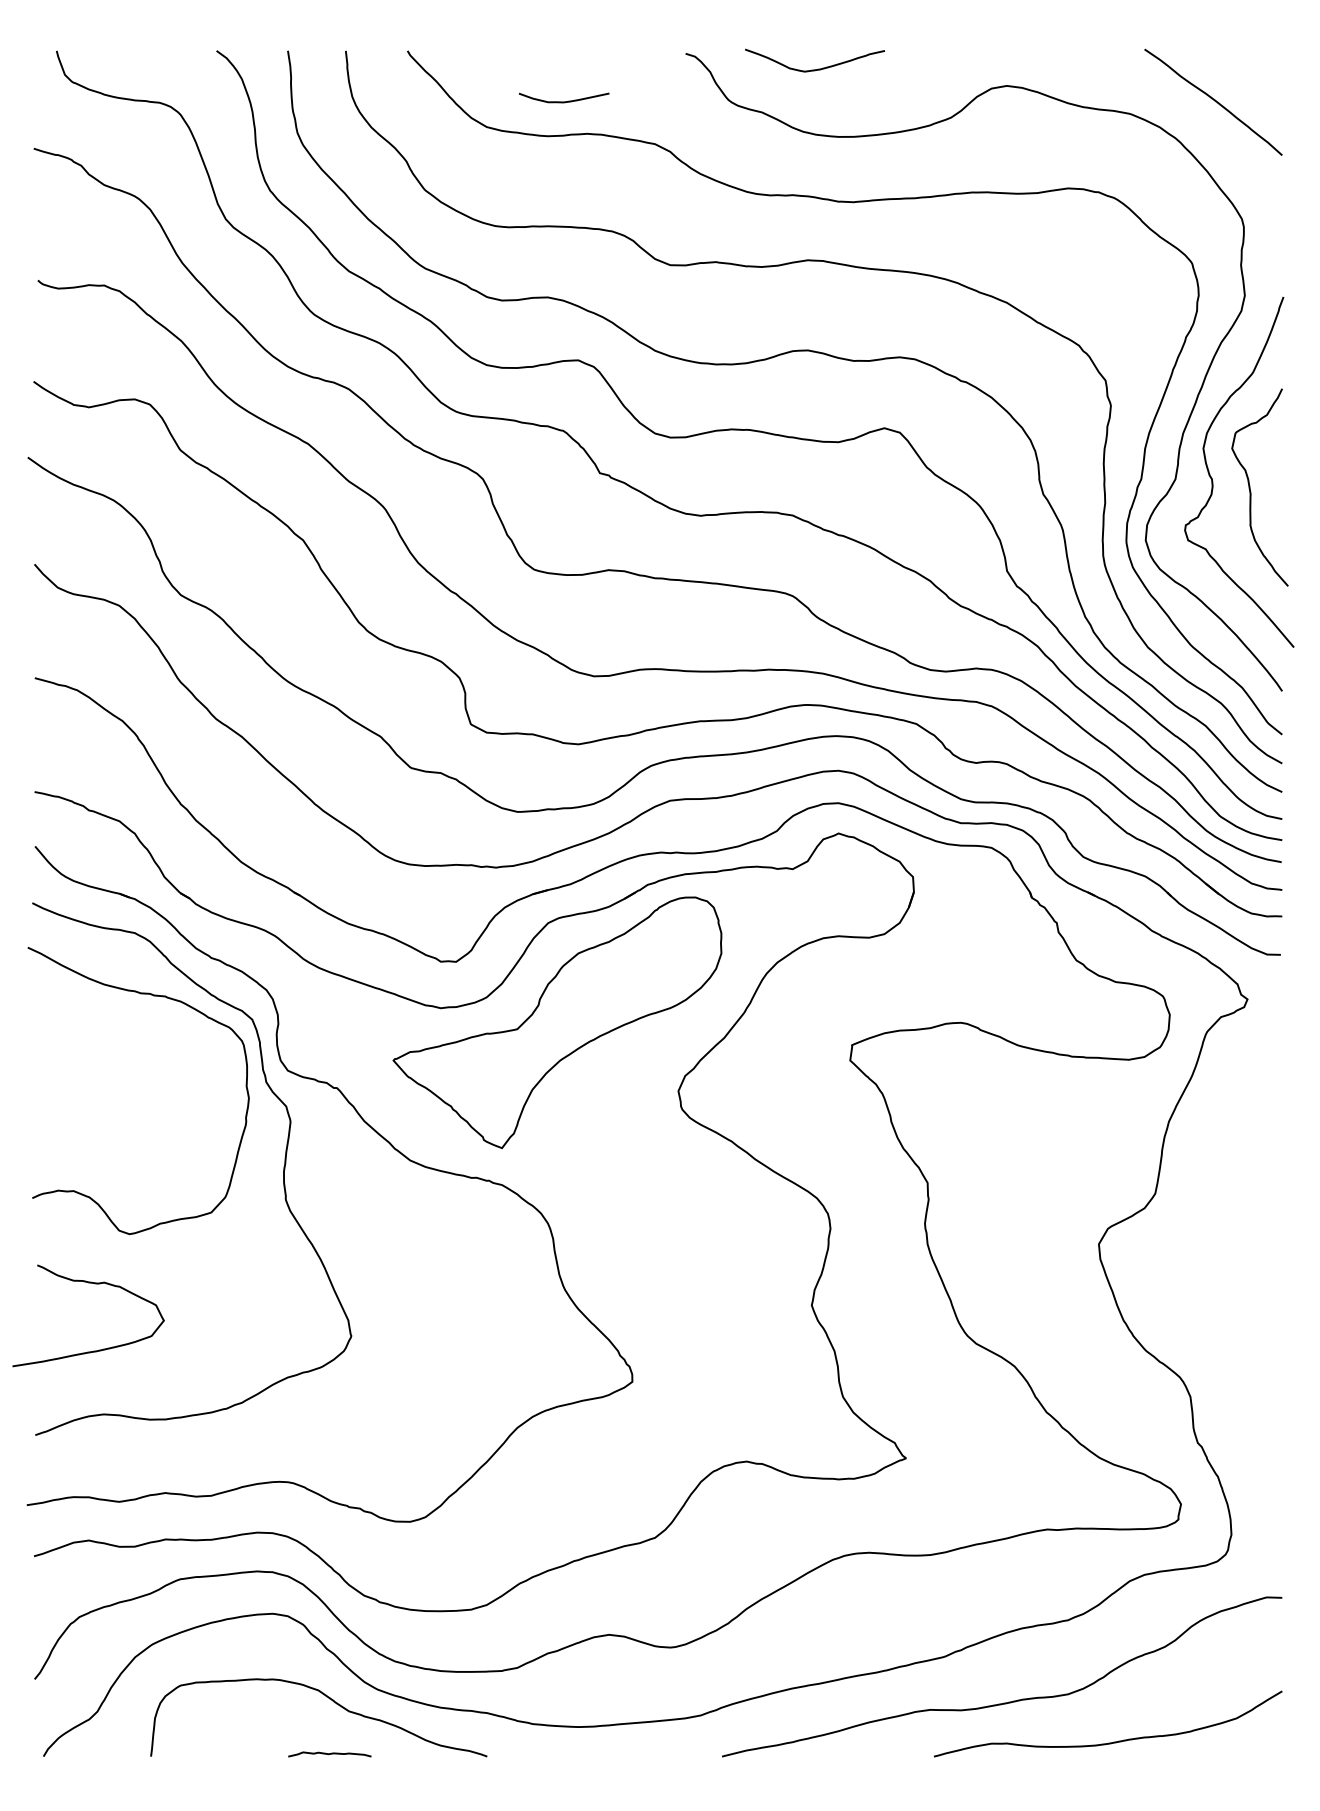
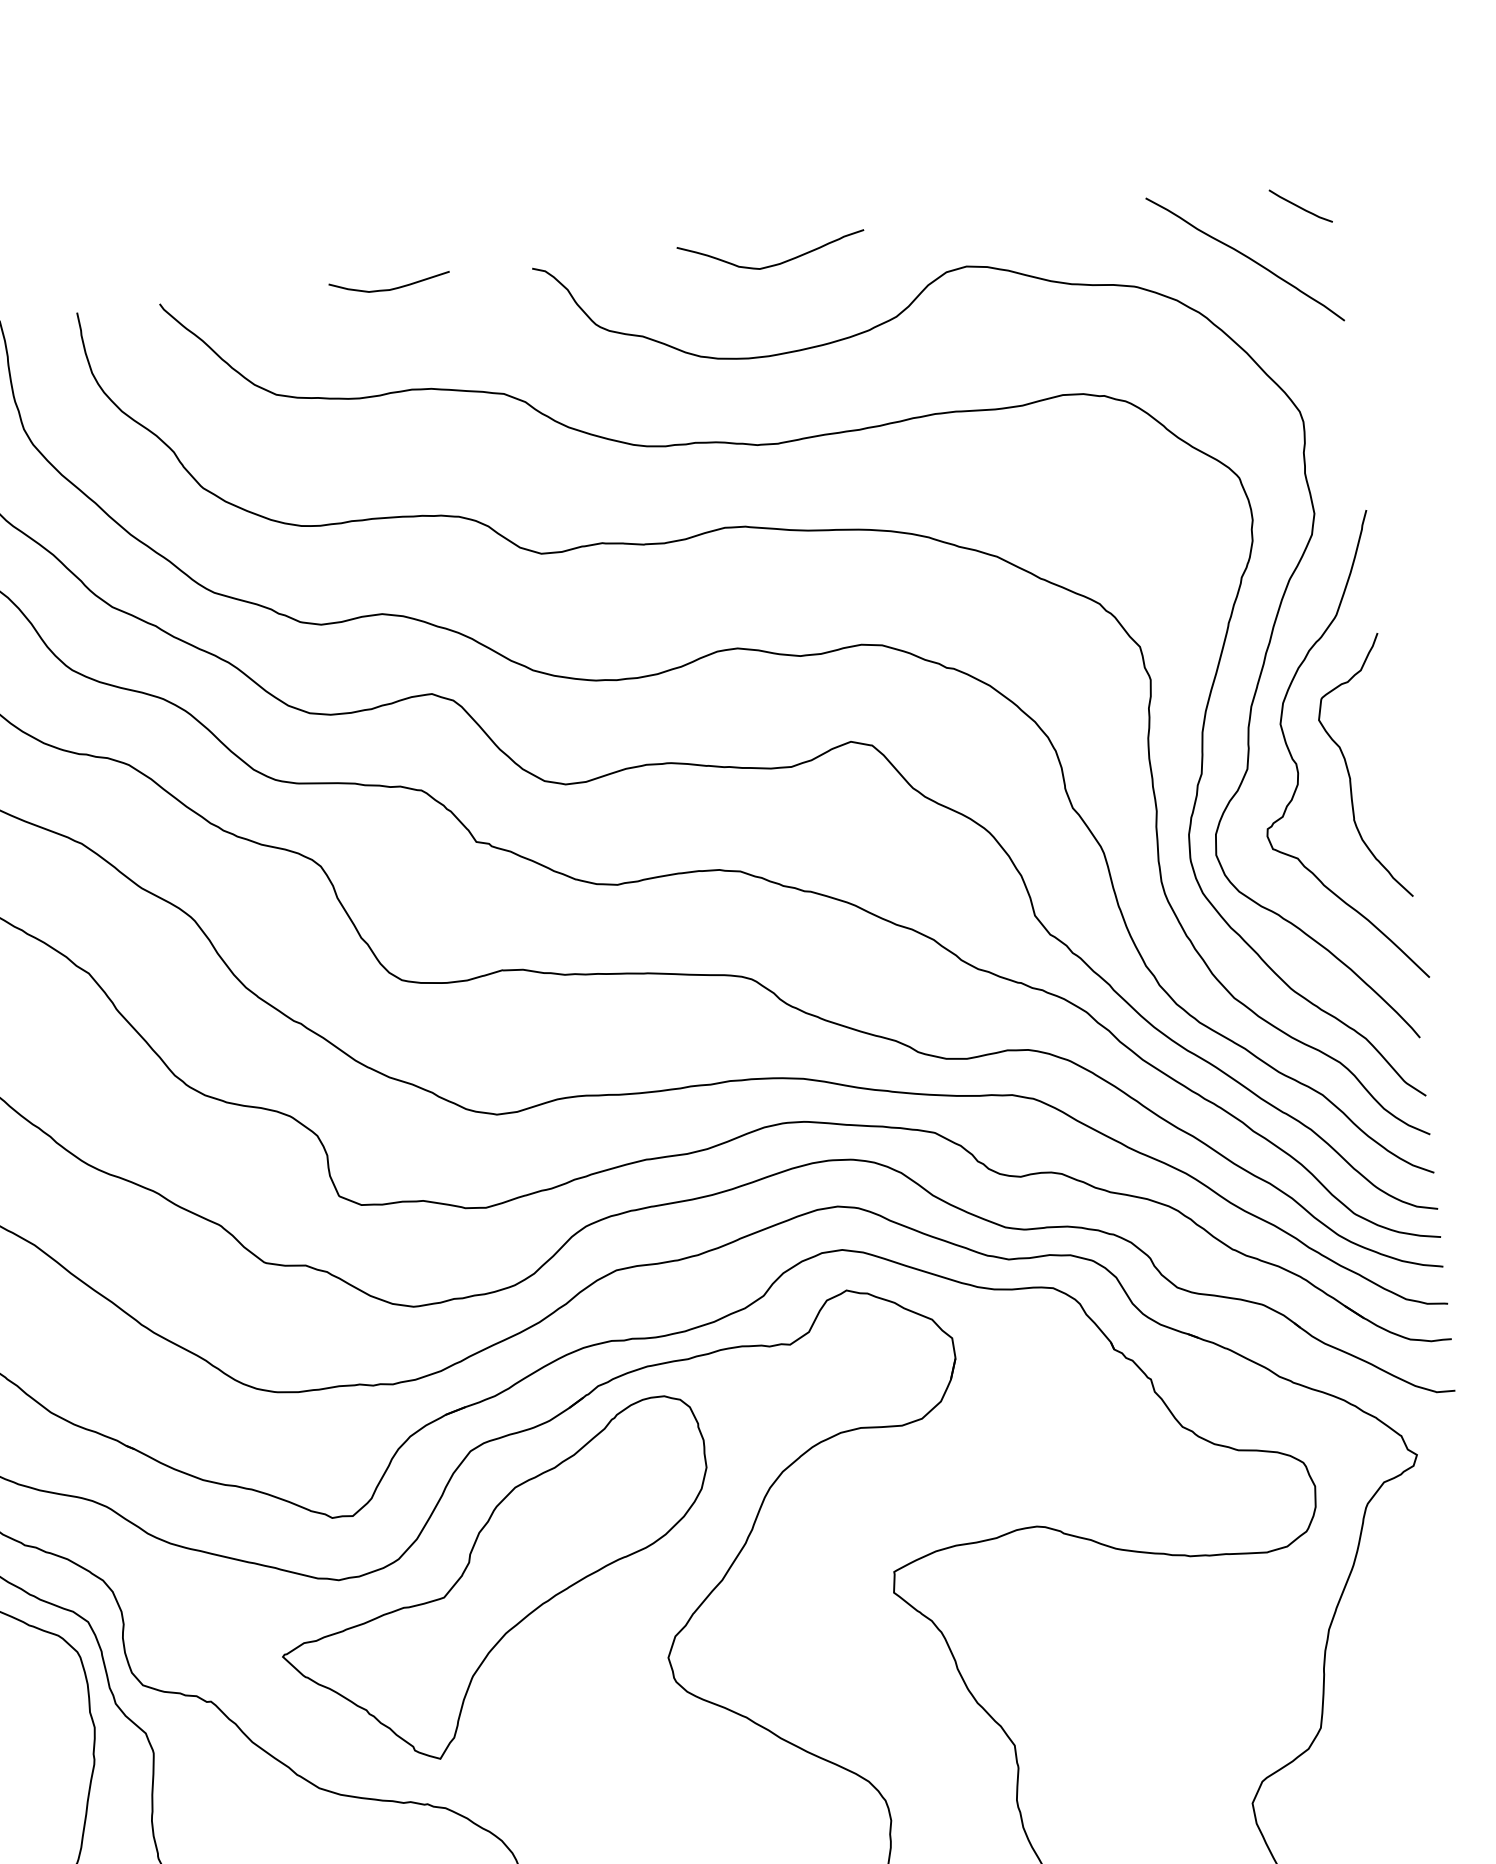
curve: (1258, 67) -> (1300, 206), added
curve: (818, 68) -> (777, 262), moved
curve: (563, 101) -> (389, 288), moved

